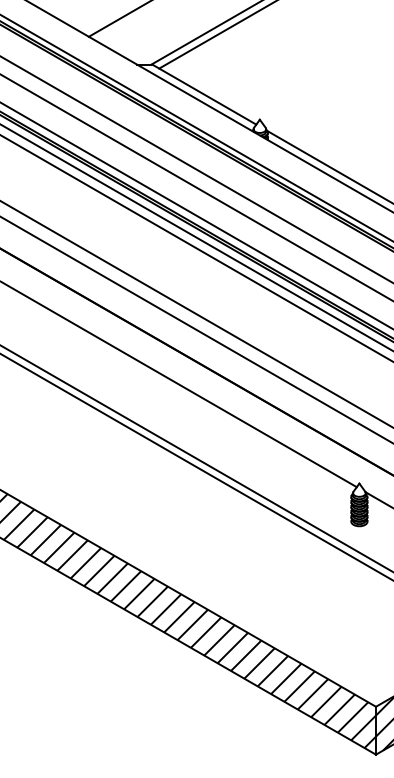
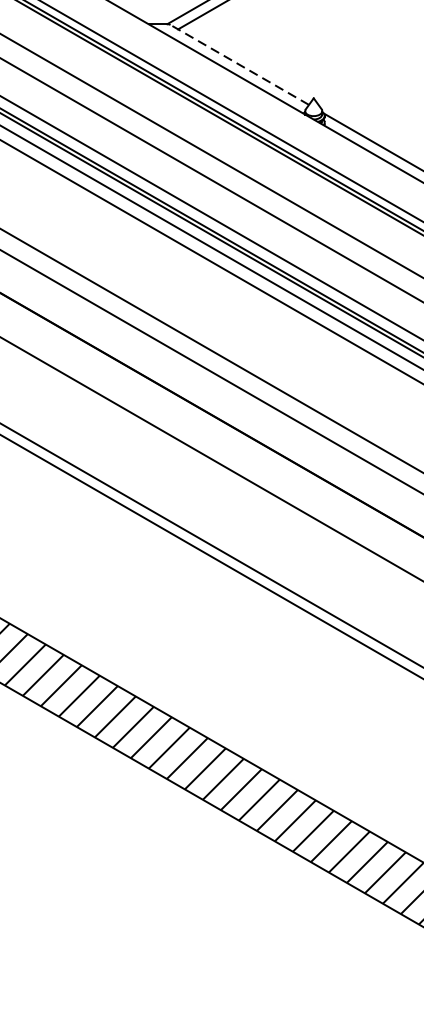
line: (204, 94) -> (239, 64), solid -> dashed

